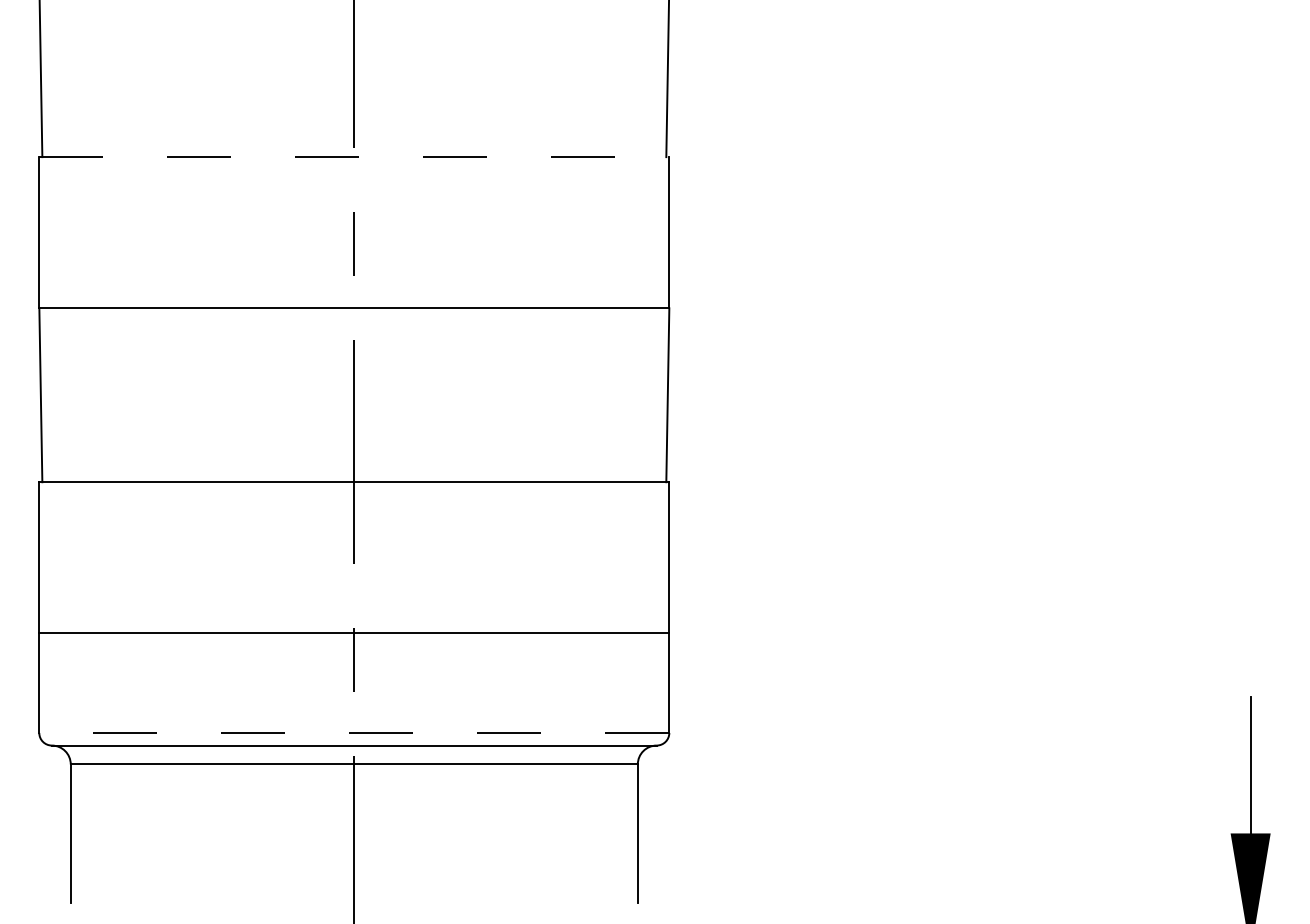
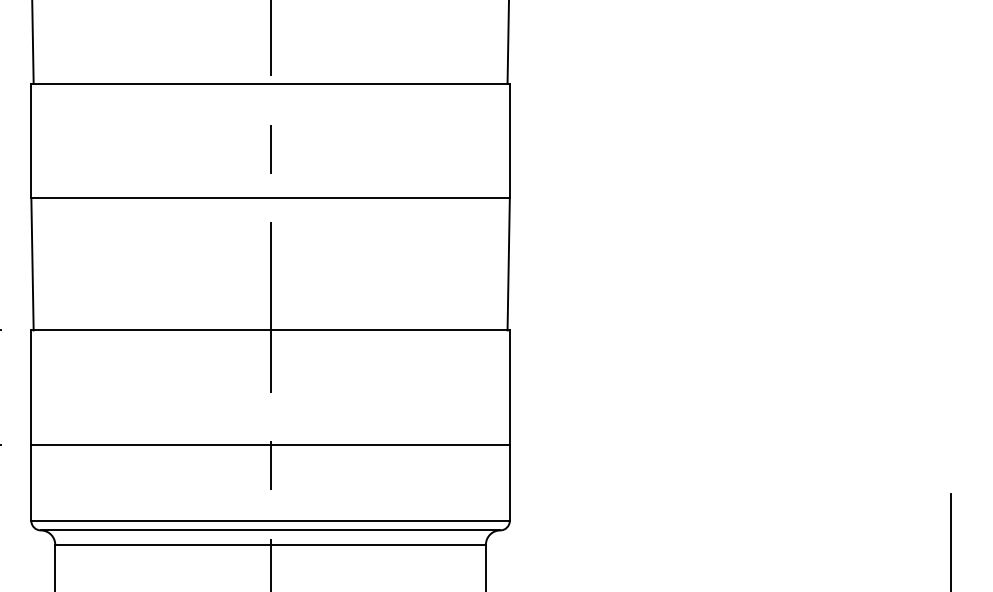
line: (354, 157) -> (270, 83), dashed -> solid
line: (354, 732) -> (270, 520), dashed -> solid

